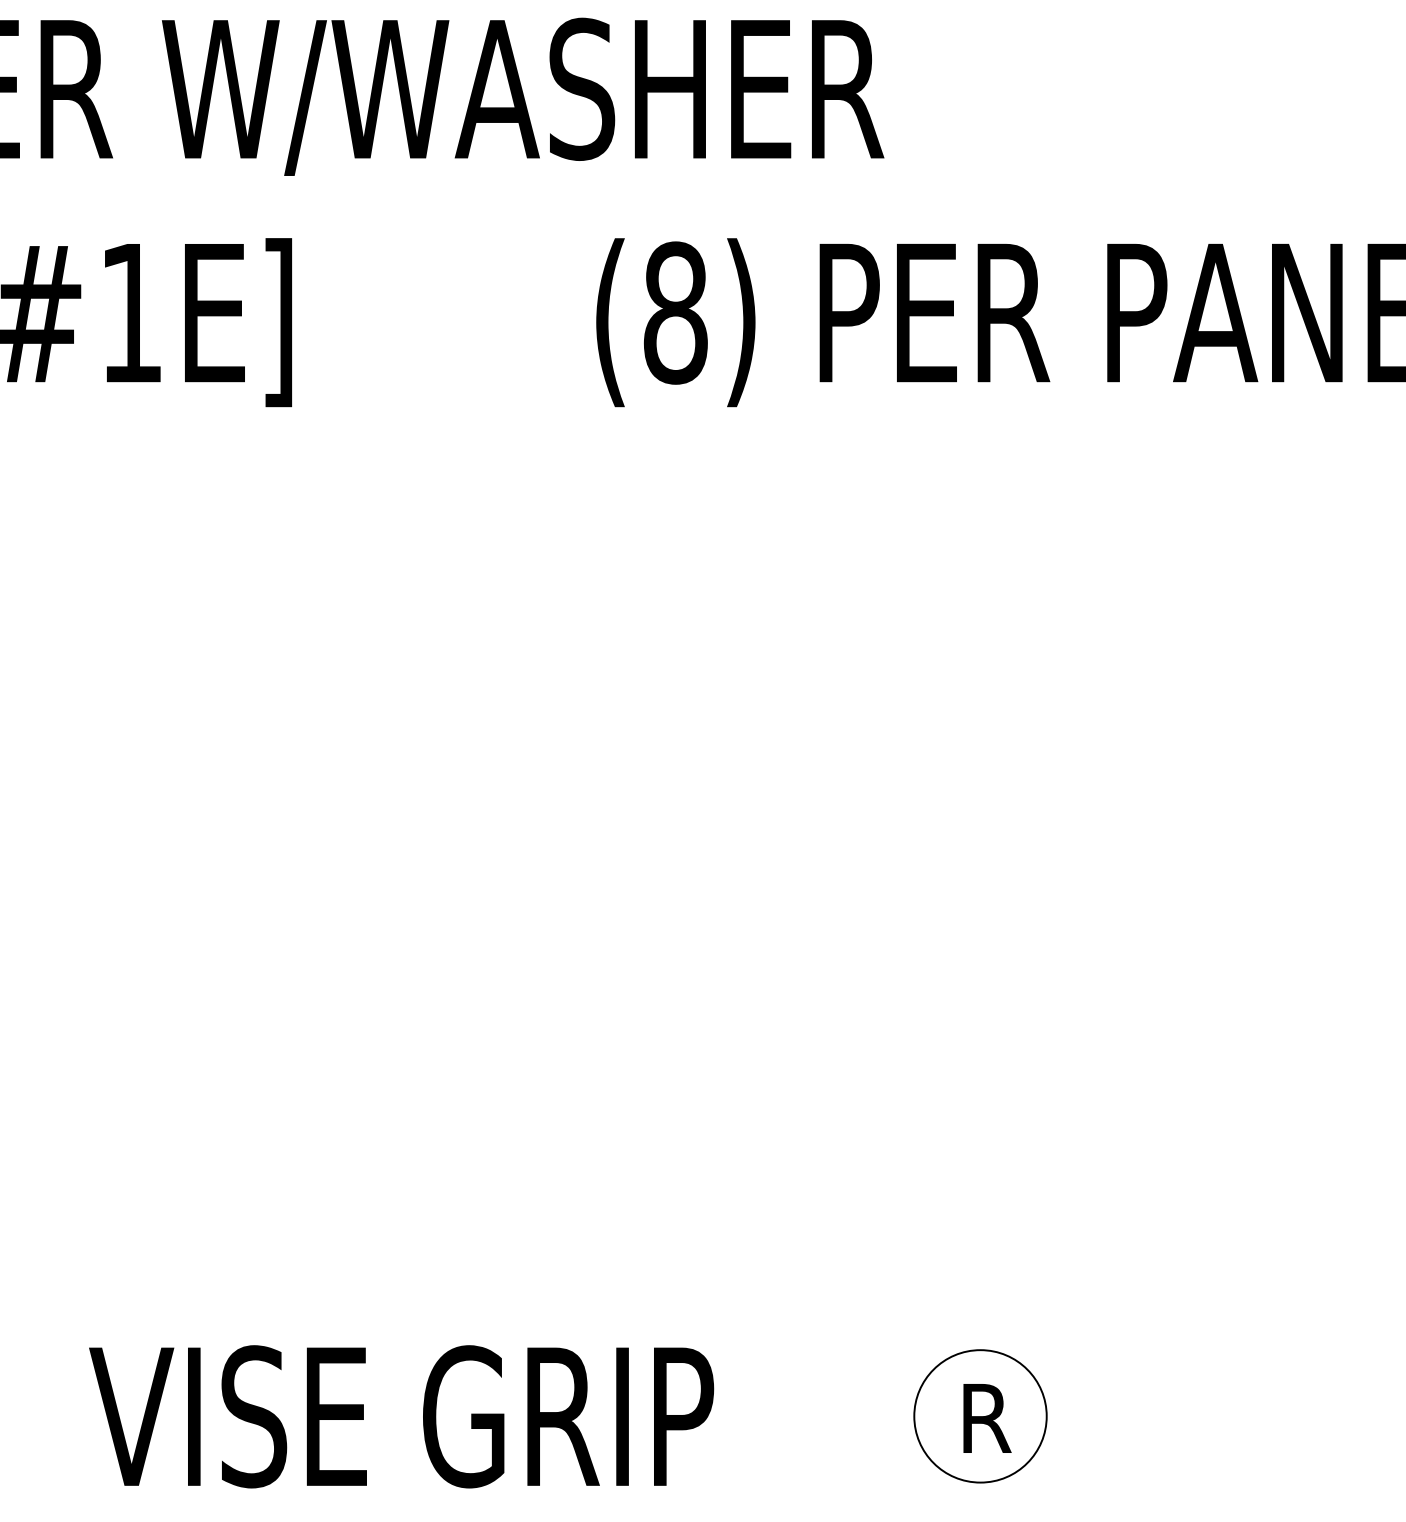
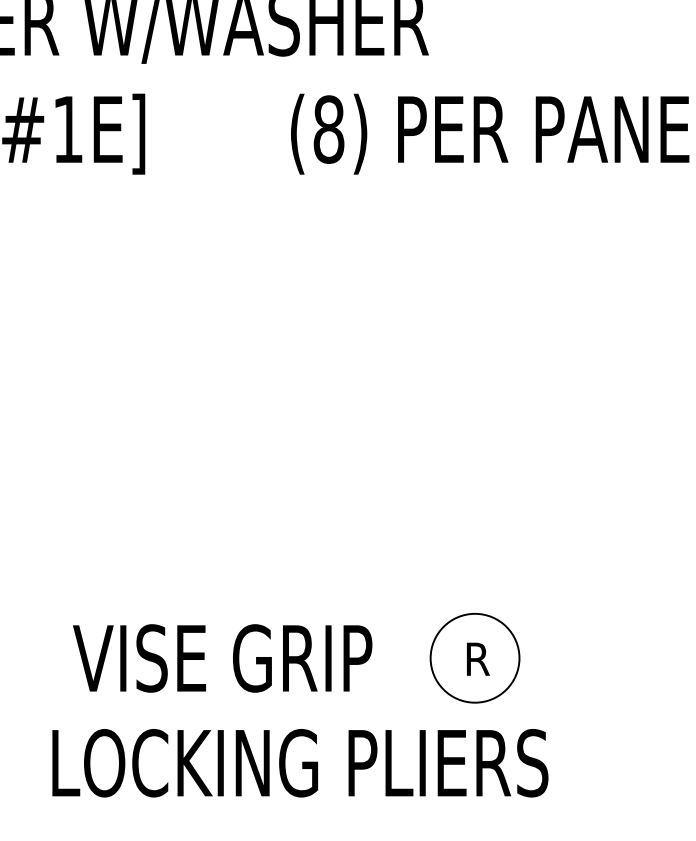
circle: (979, 1414) -> (474, 657), size x1.4
text: (401, 1416) -> (222, 658), moved

